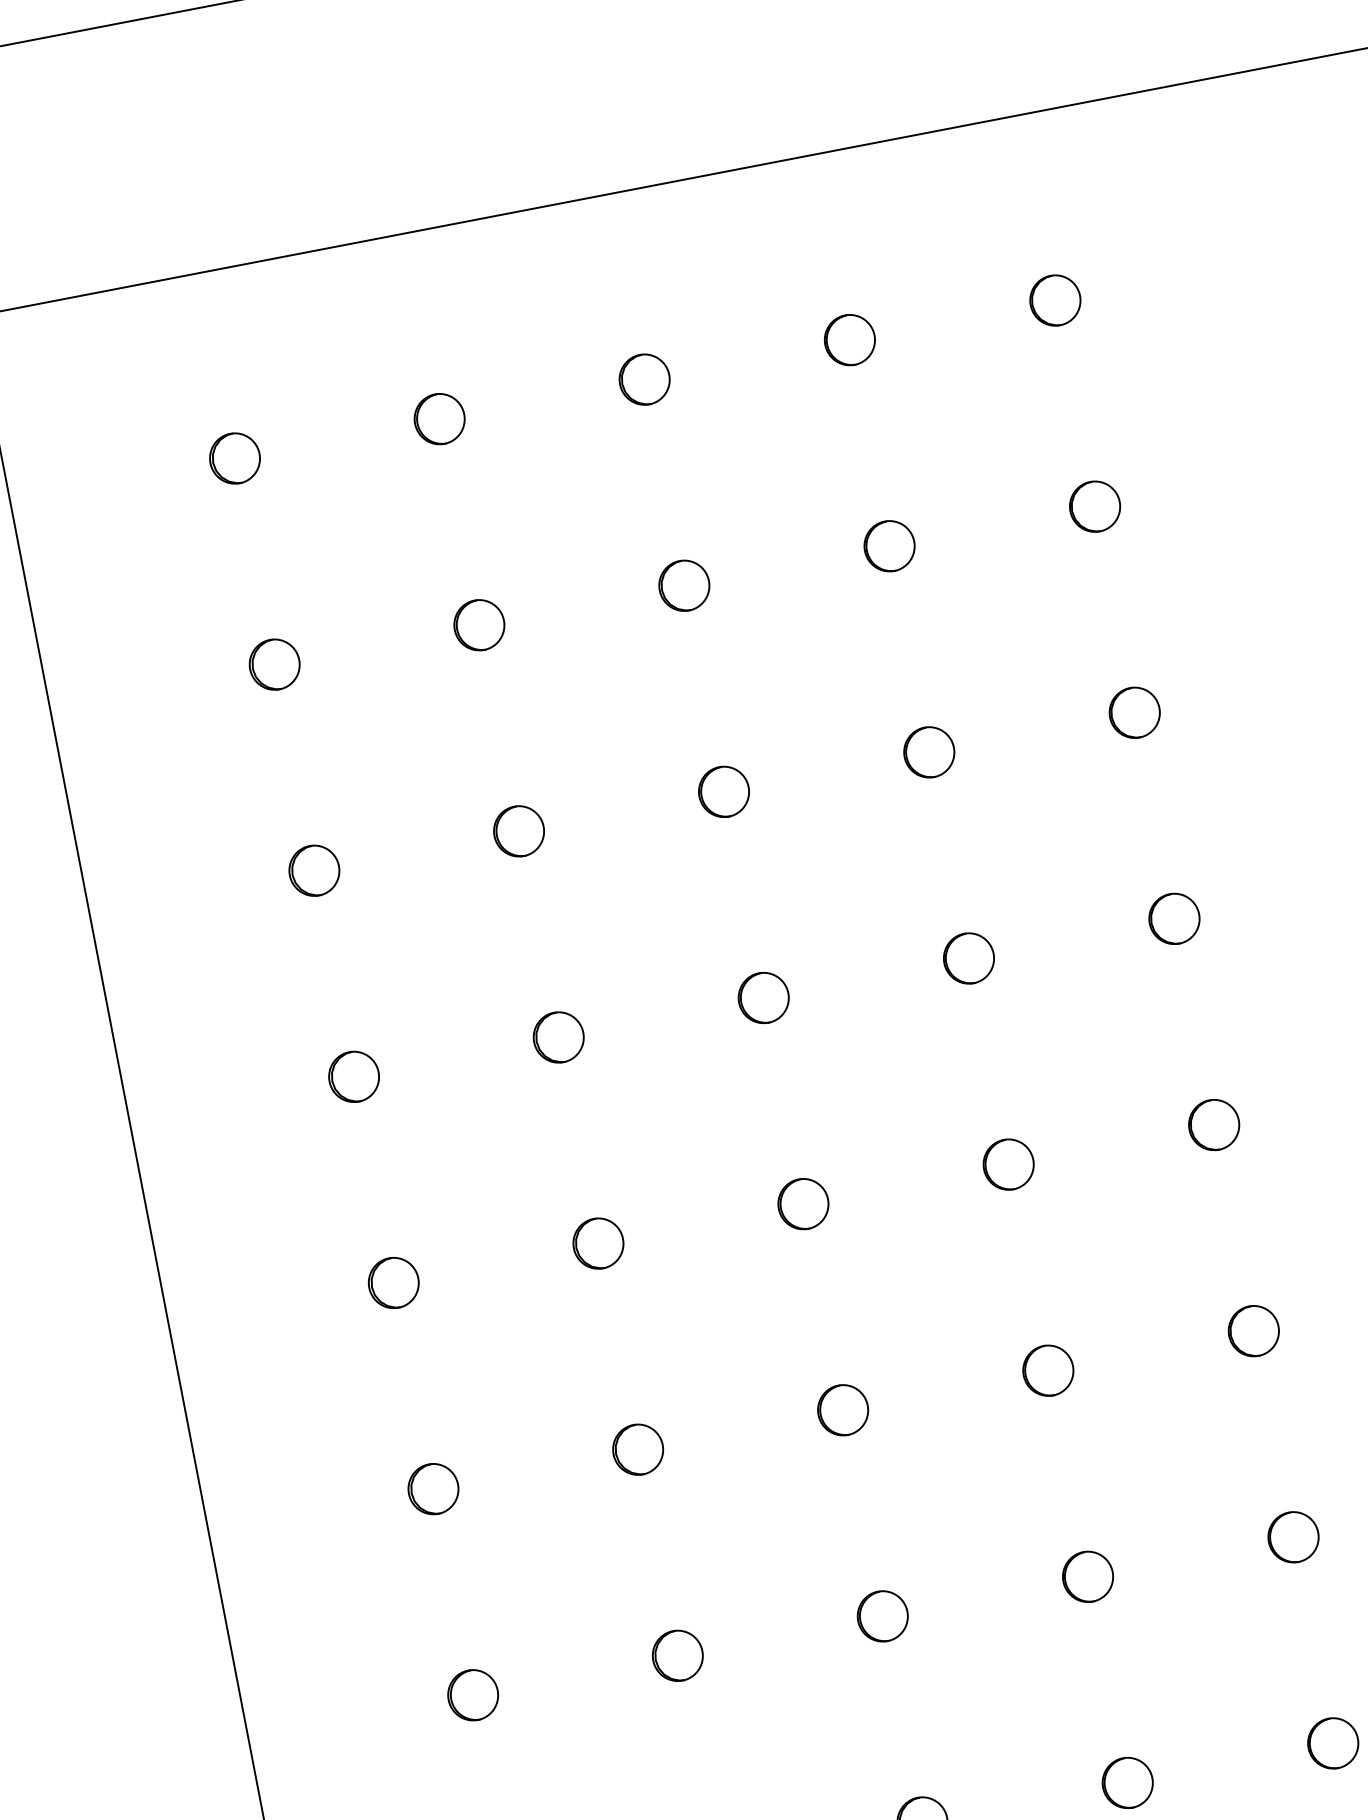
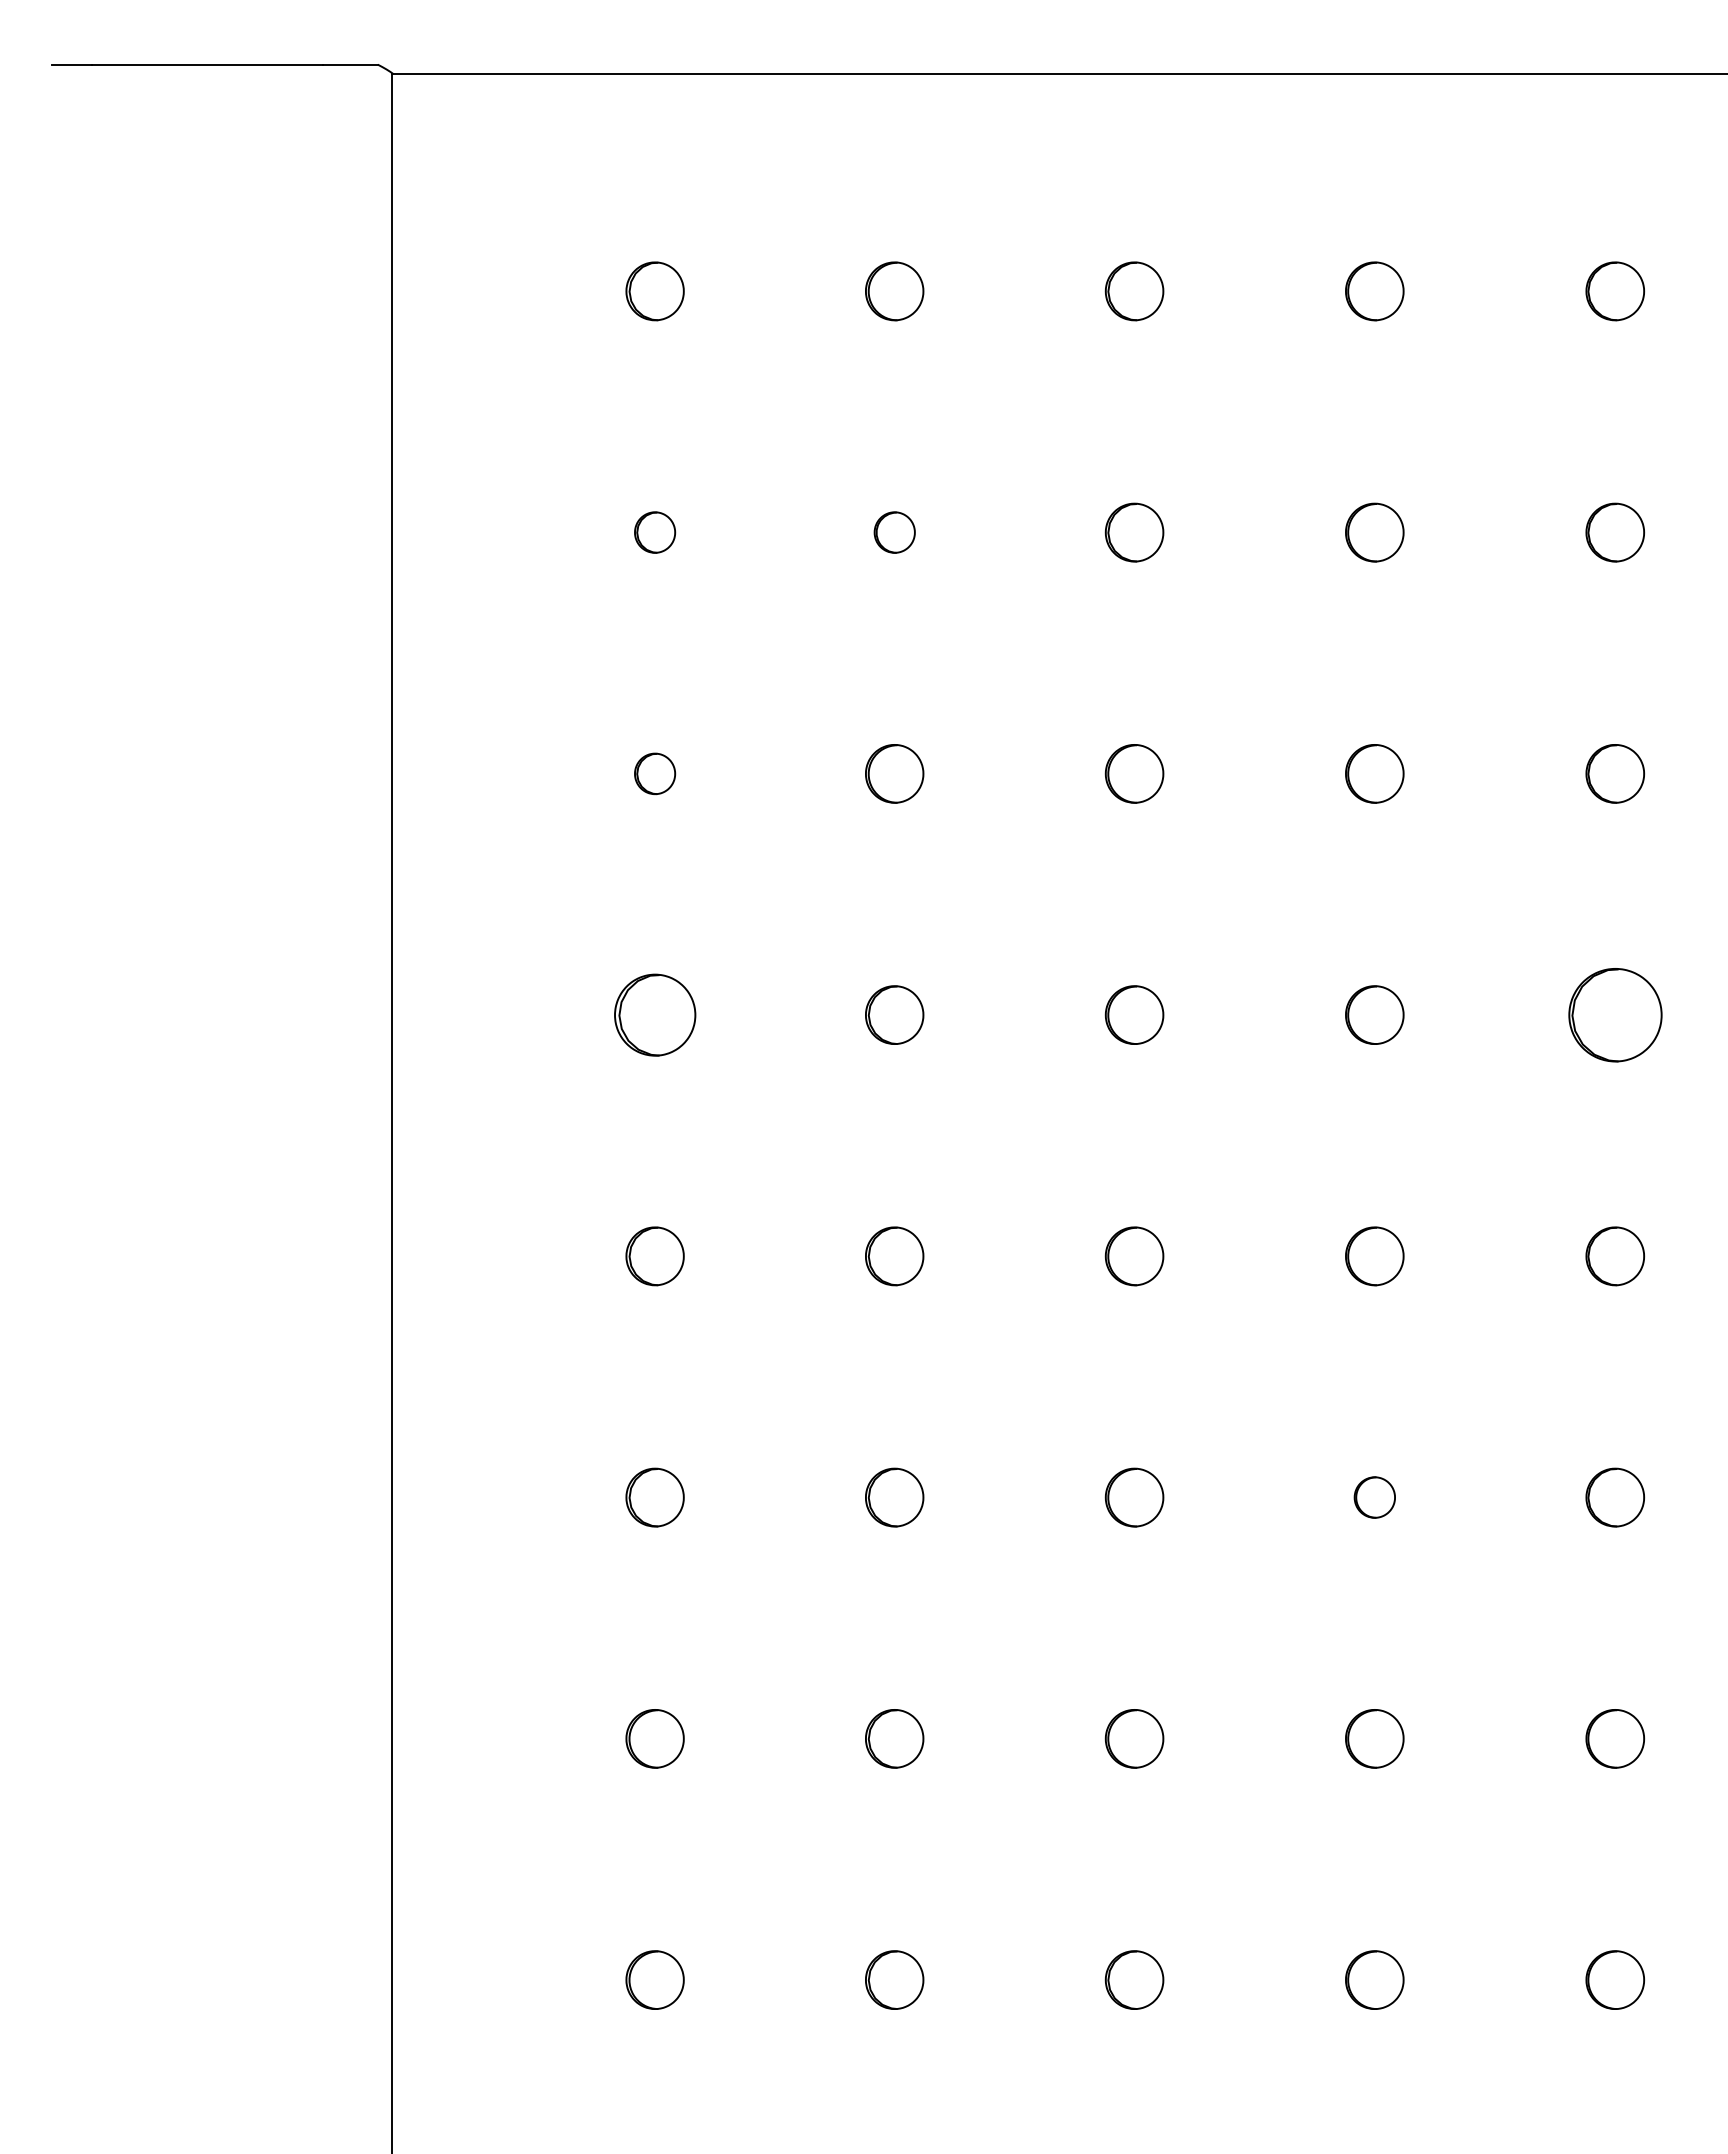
part: (479, 625) -> (894, 532), size x0.7
part: (274, 664) -> (654, 532), size x0.7
part: (313, 870) -> (654, 773), size x0.7
part: (1173, 918) -> (1614, 1014), size x1.6
part: (353, 1076) -> (654, 1014), size x1.4
part: (1048, 1370) -> (1374, 1497), size x0.7

